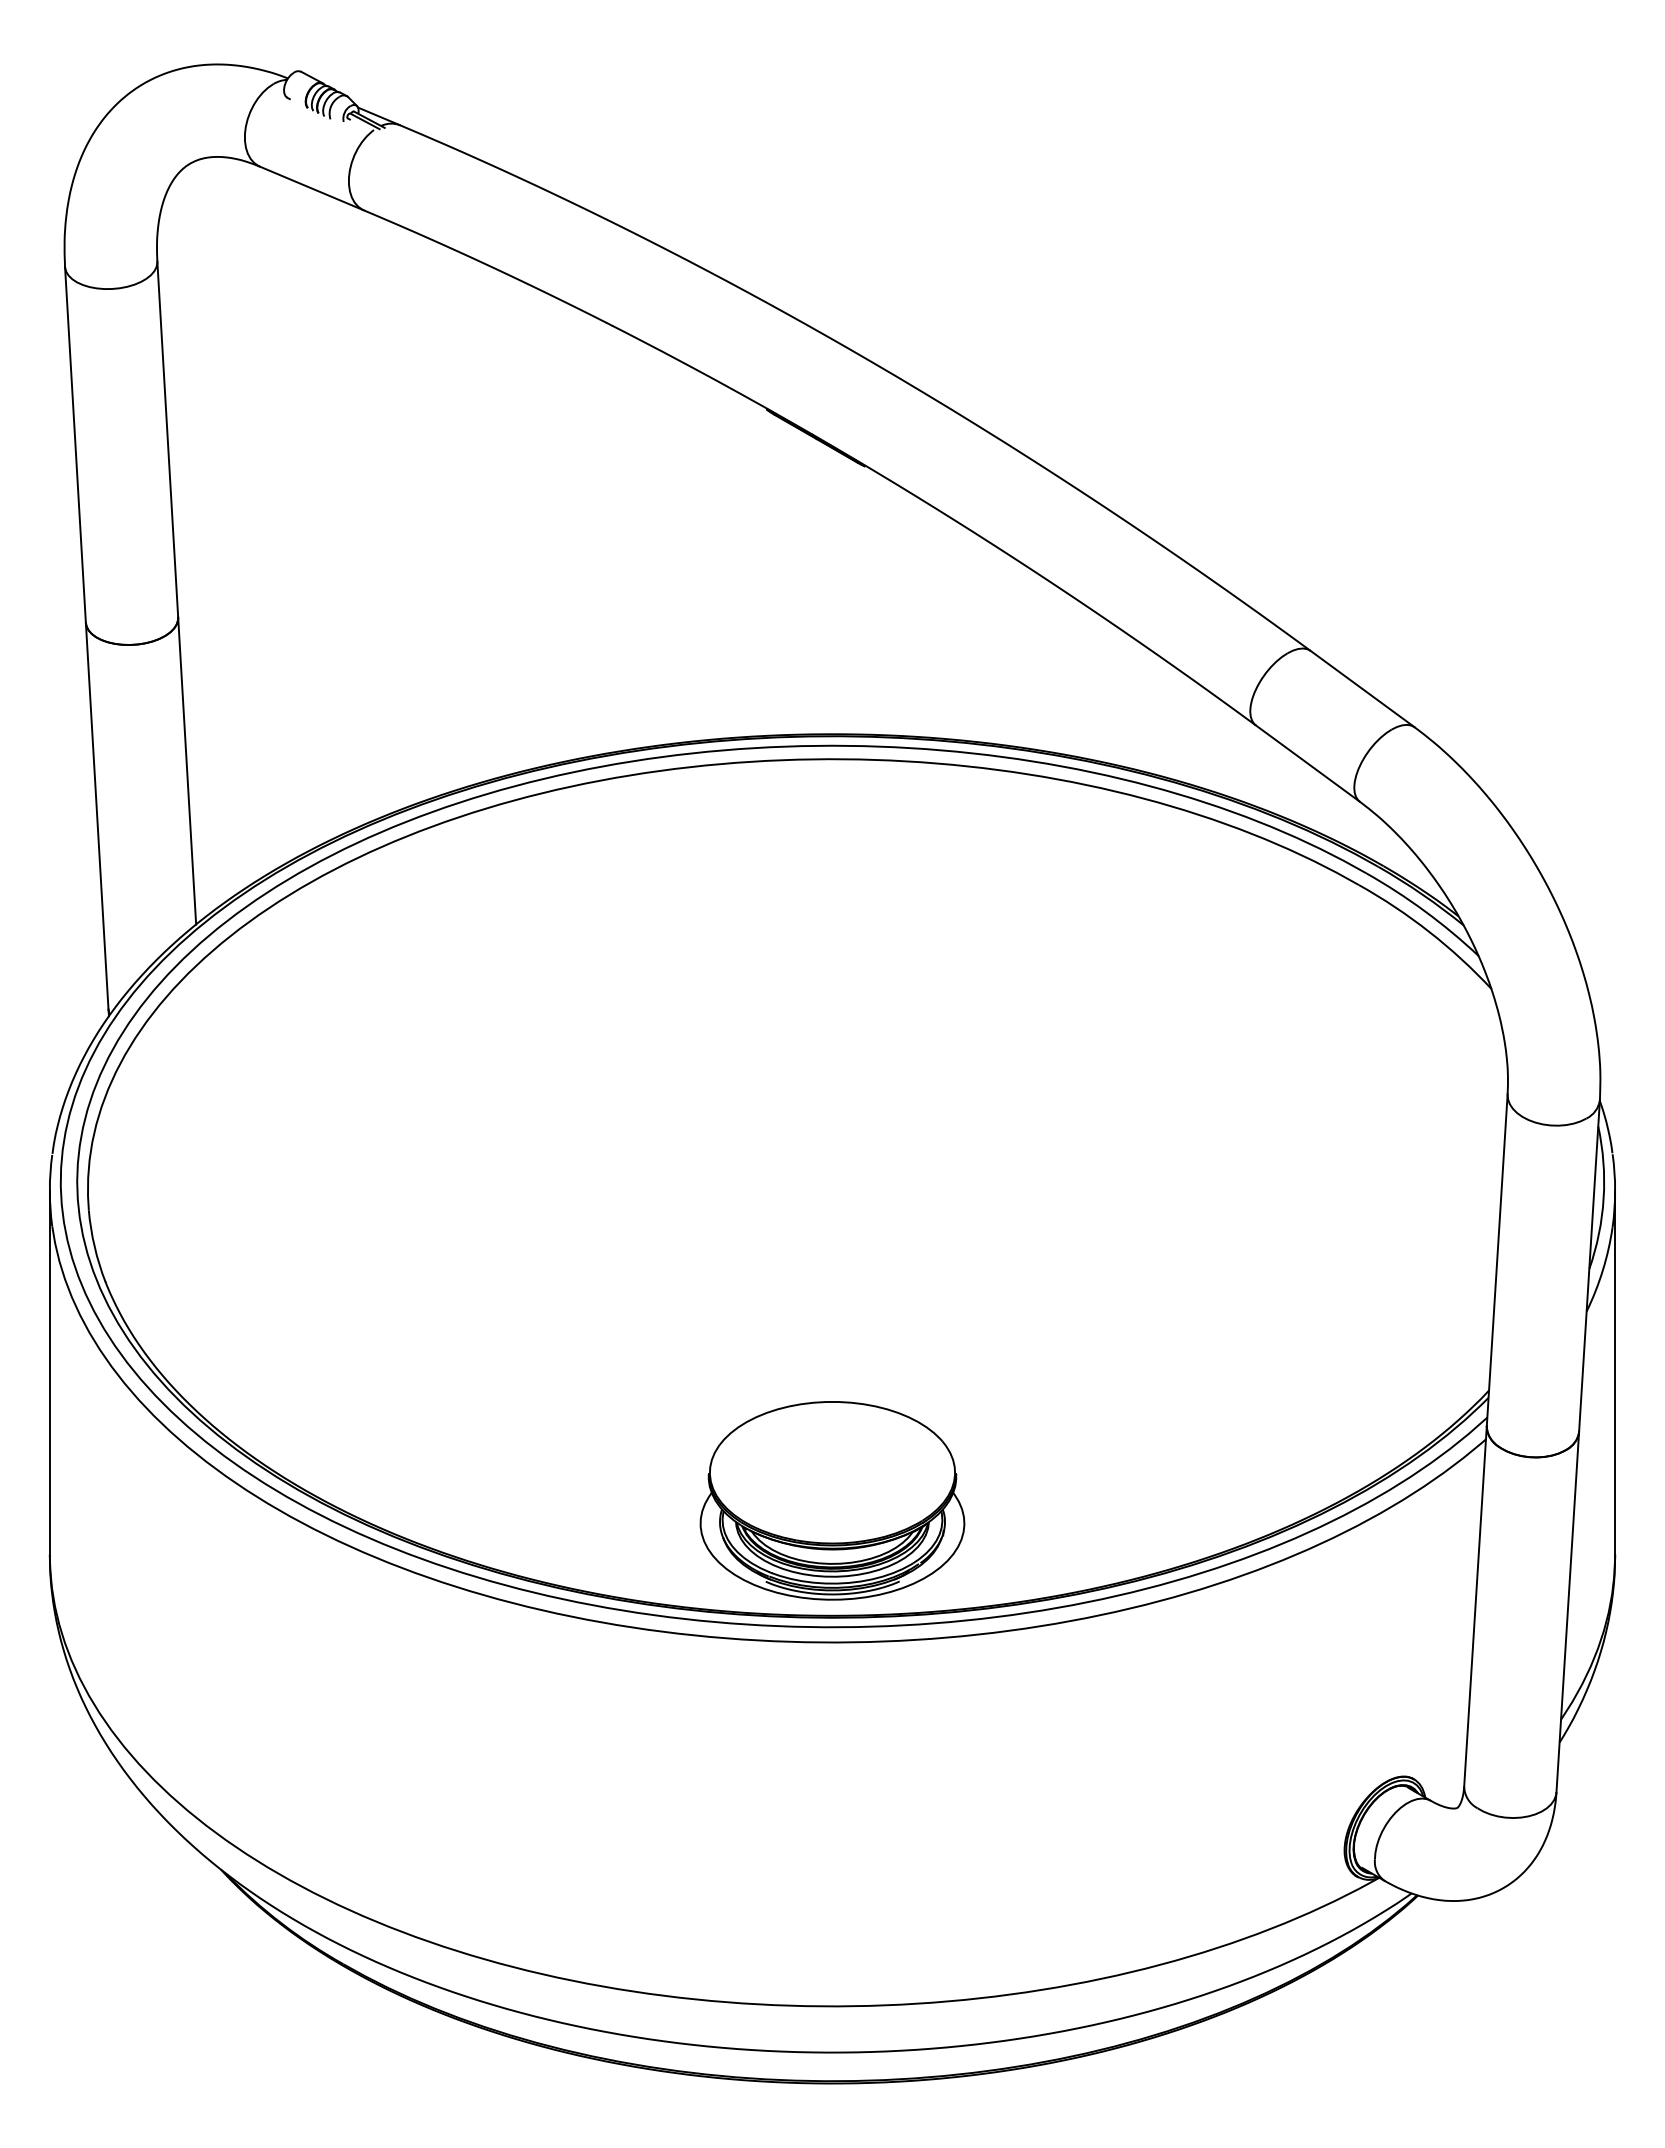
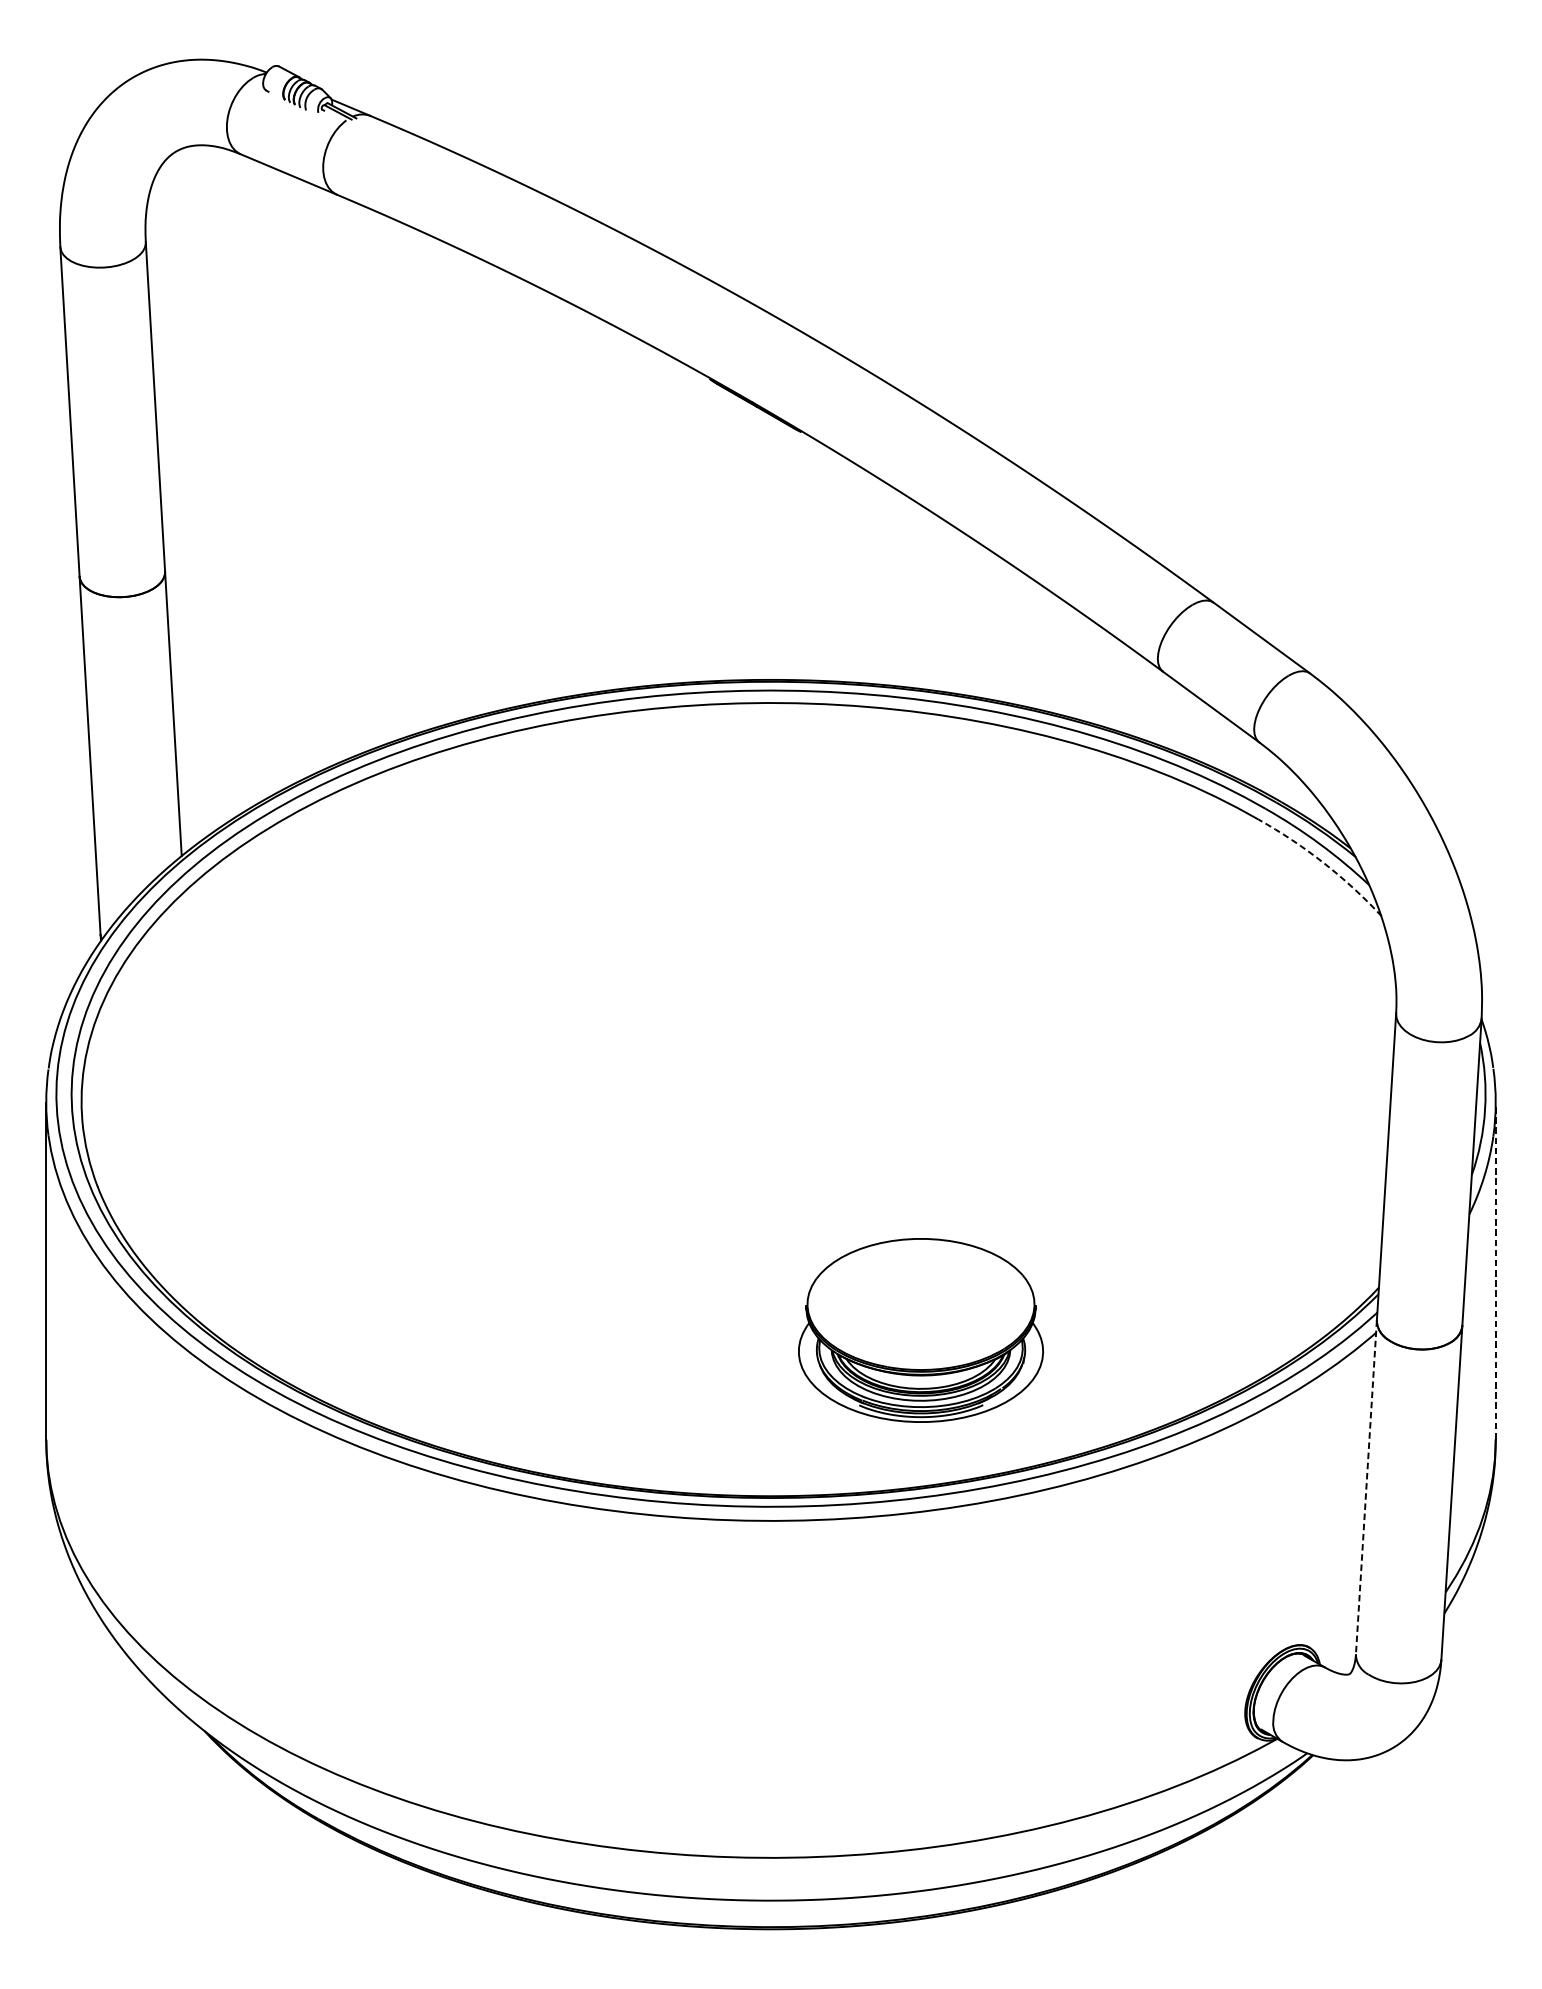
arc: (1429, 932) -> (1323, 863), solid -> dashed
line: (1615, 1372) -> (1496, 1270), solid -> dashed
part: (832, 1500) -> (921, 1330), moved
line: (1475, 1606) -> (1366, 1487), solid -> dashed

